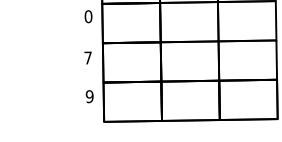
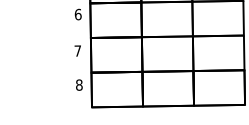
text: (88, 16) -> (78, 14), 0 -> 6
text: (89, 96) -> (79, 84), 9 -> 8

